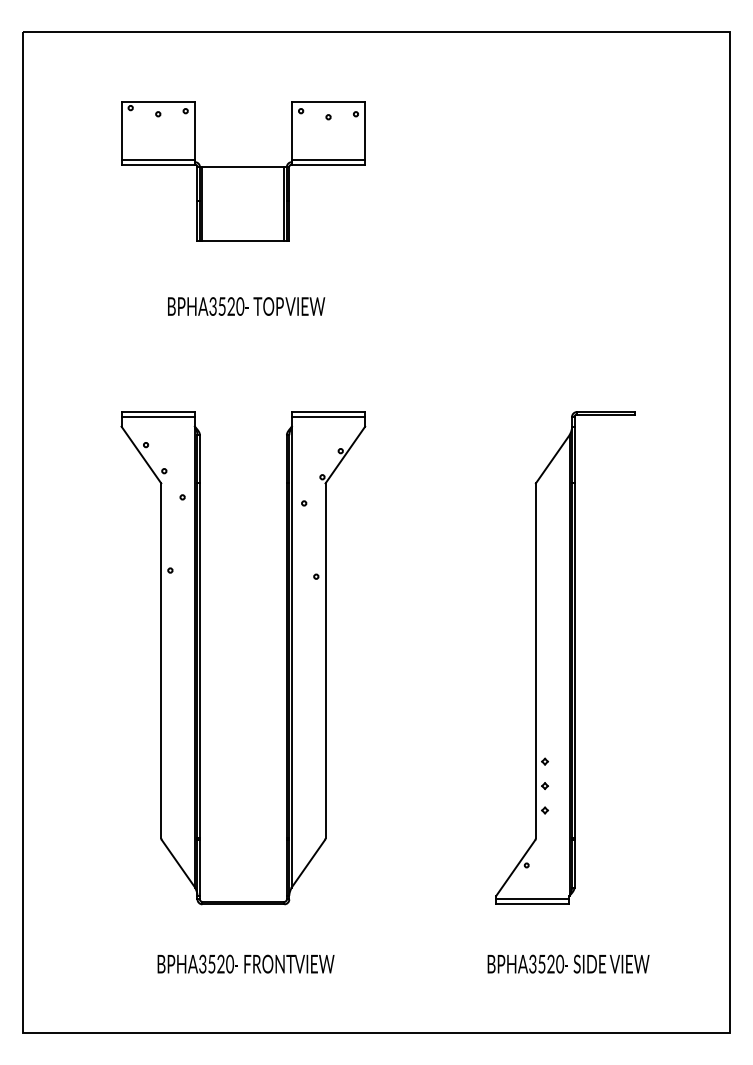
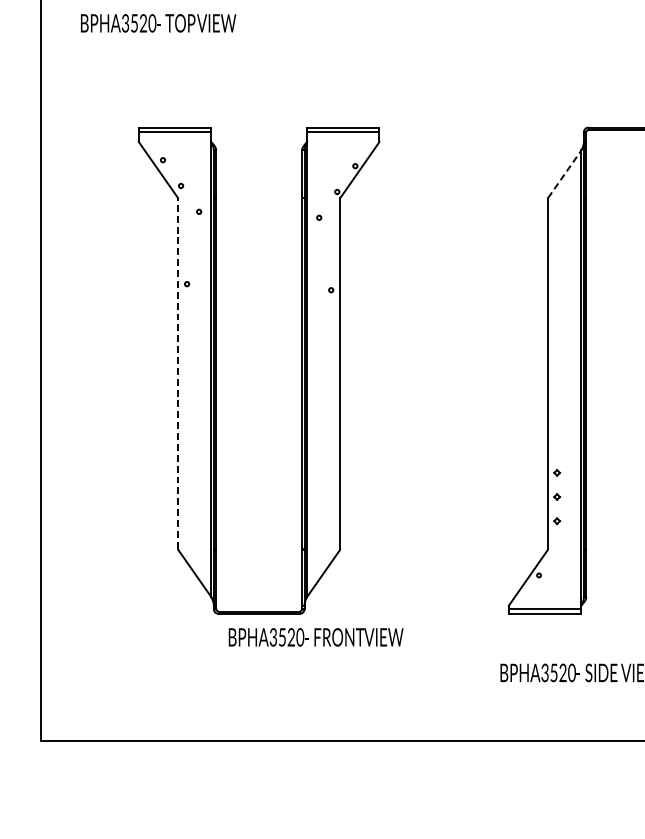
text: (246, 306) -> (158, 23), moved
line: (553, 458) -> (565, 173), solid -> dashed
line: (161, 660) -> (178, 372), solid -> dashed
text: (245, 963) -> (315, 636), moved

